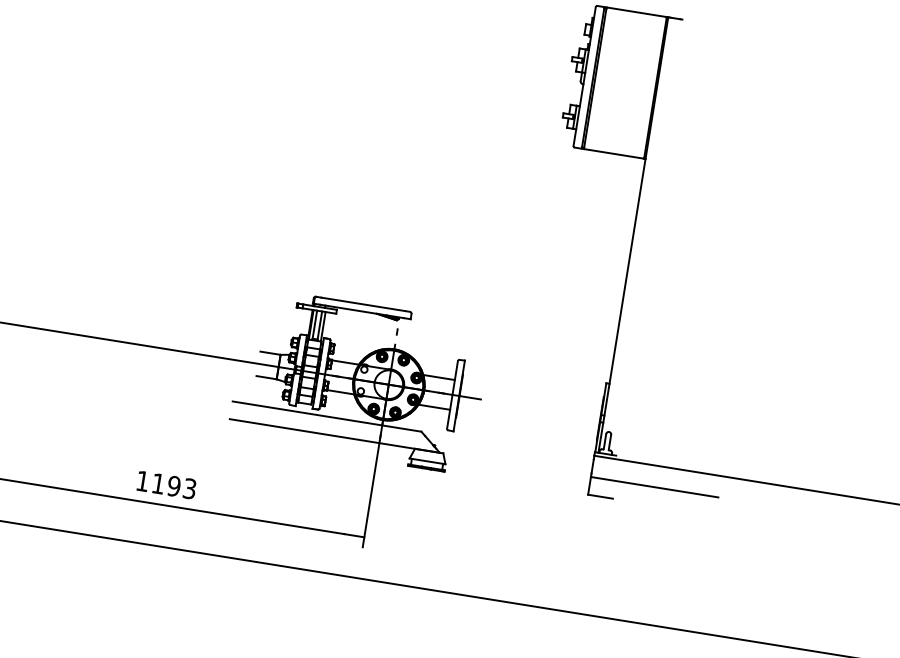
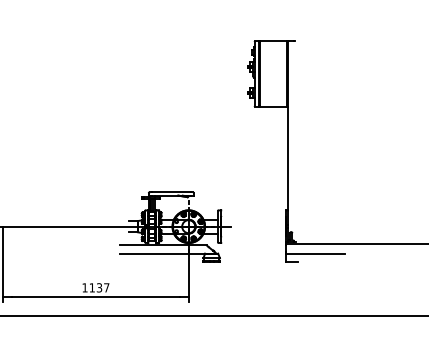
text: (180, 486) -> (102, 287), 1193 -> 1137

